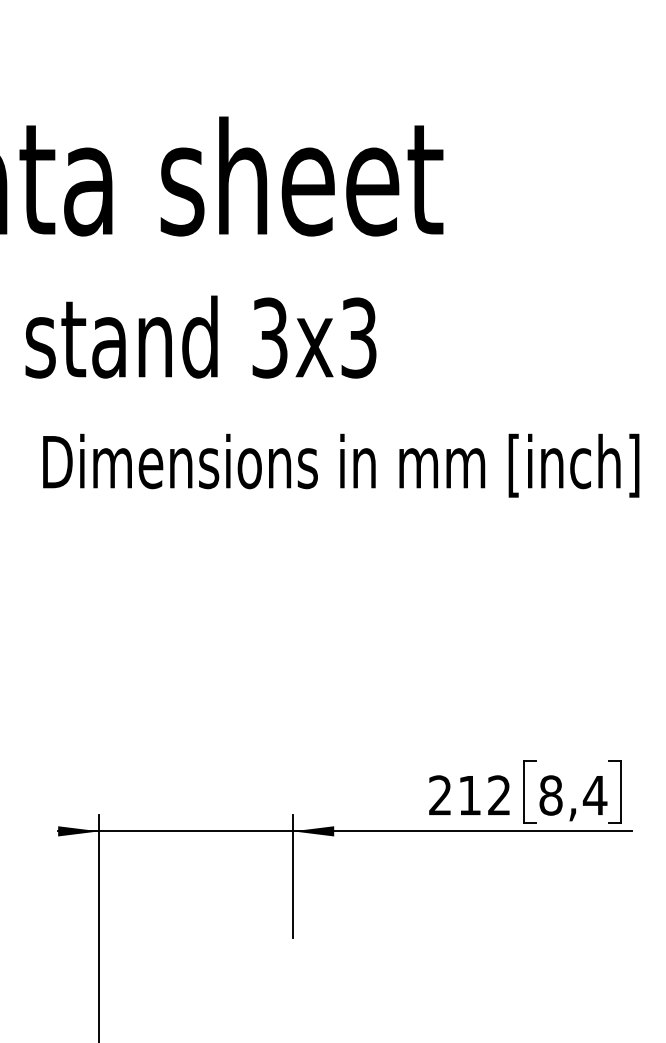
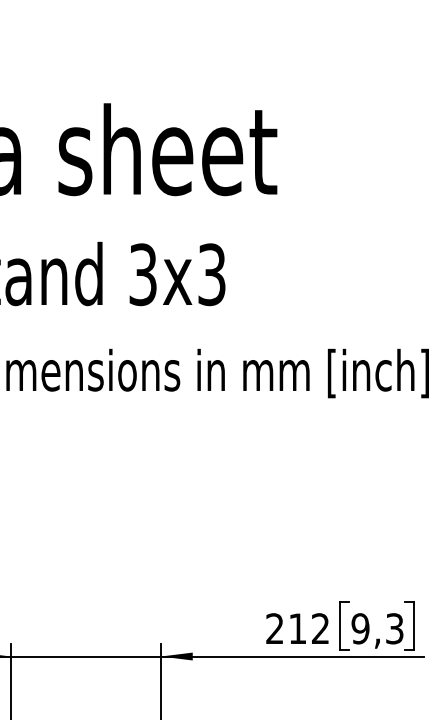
text: (573, 795) -> (378, 628), 8,4 -> 9,3

